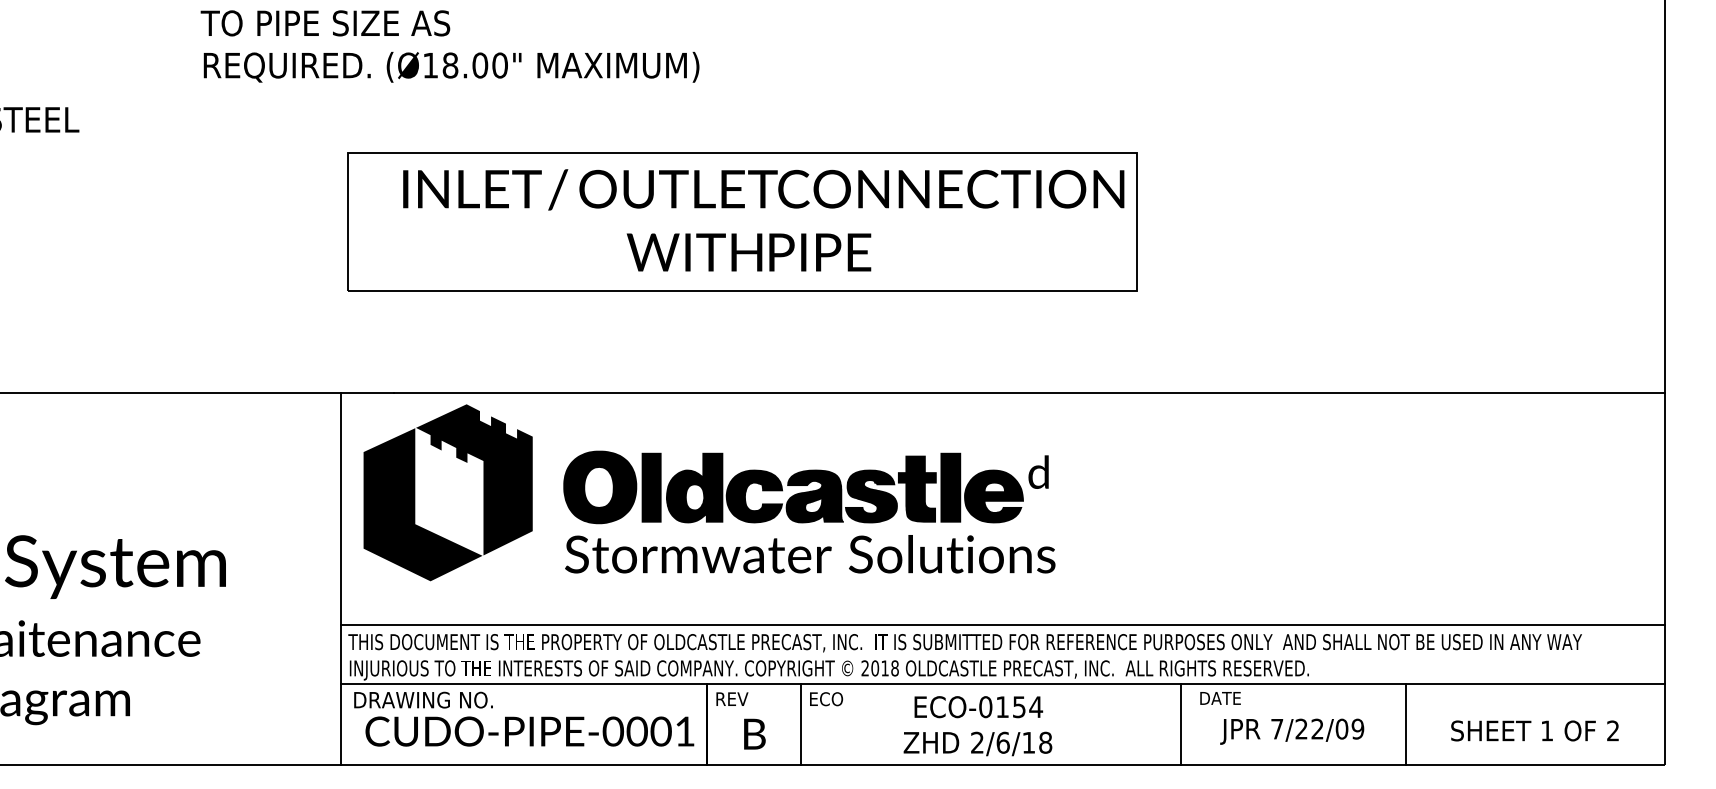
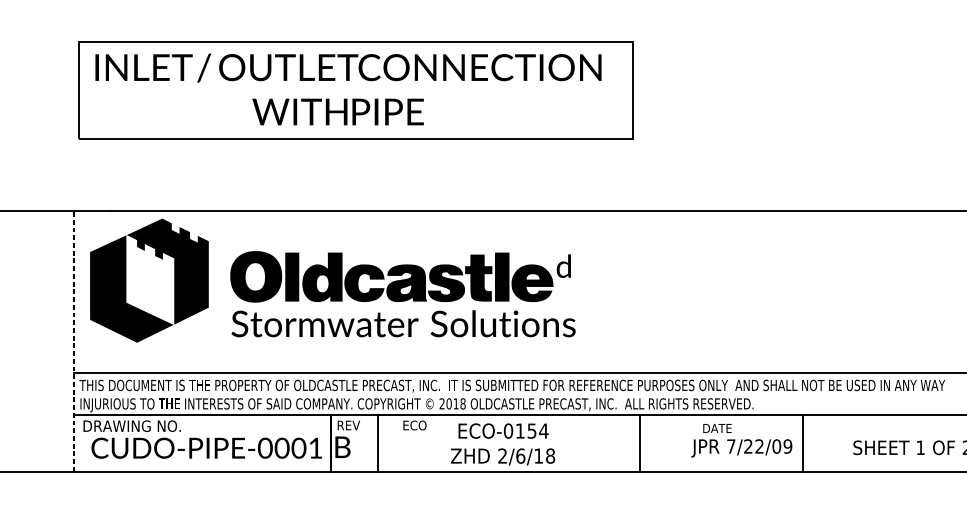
text: (763, 220) -> (348, 89), moved
line: (341, 579) -> (74, 341), solid -> dashed
text: (1220, 698) -> (717, 428), moved
line: (800, 724) -> (377, 443), moved
line: (1181, 724) -> (640, 443), moved
line: (1406, 724) -> (803, 443), moved
text: (977, 726) -> (502, 444), moved
text: (754, 733) -> (342, 446), moved

